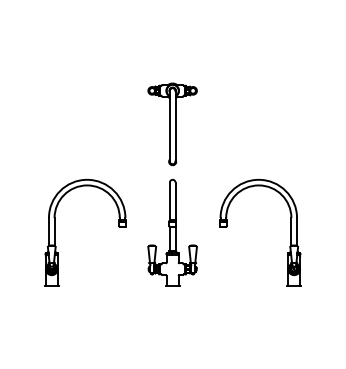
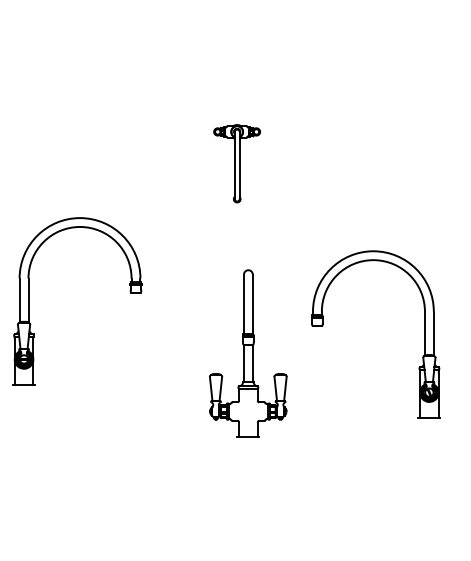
part: (172, 124) -> (237, 163), size x0.6
part: (55, 232) -> (29, 301), moved
part: (172, 232) -> (248, 353), moved

